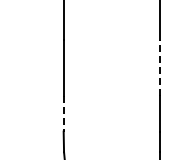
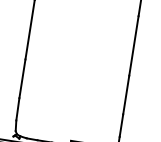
line: (160, 67) -> (134, 45), dashed -> solid
line: (63, 113) -> (22, 78), dashed -> solid

